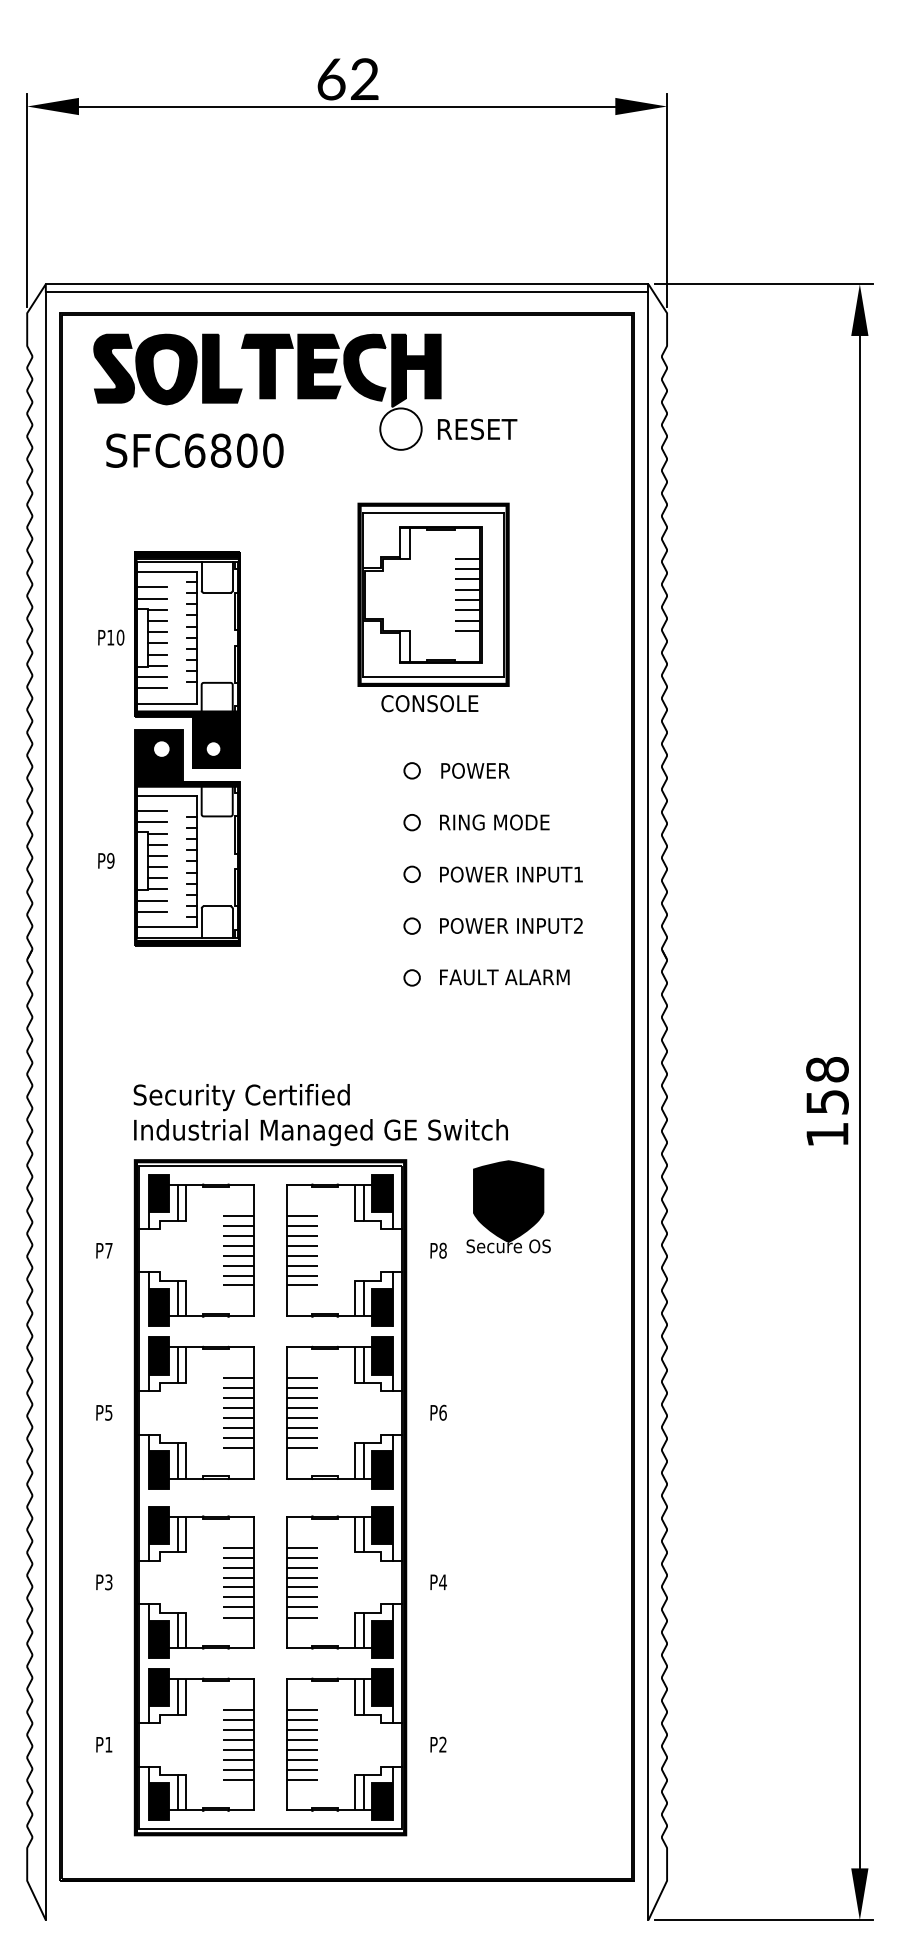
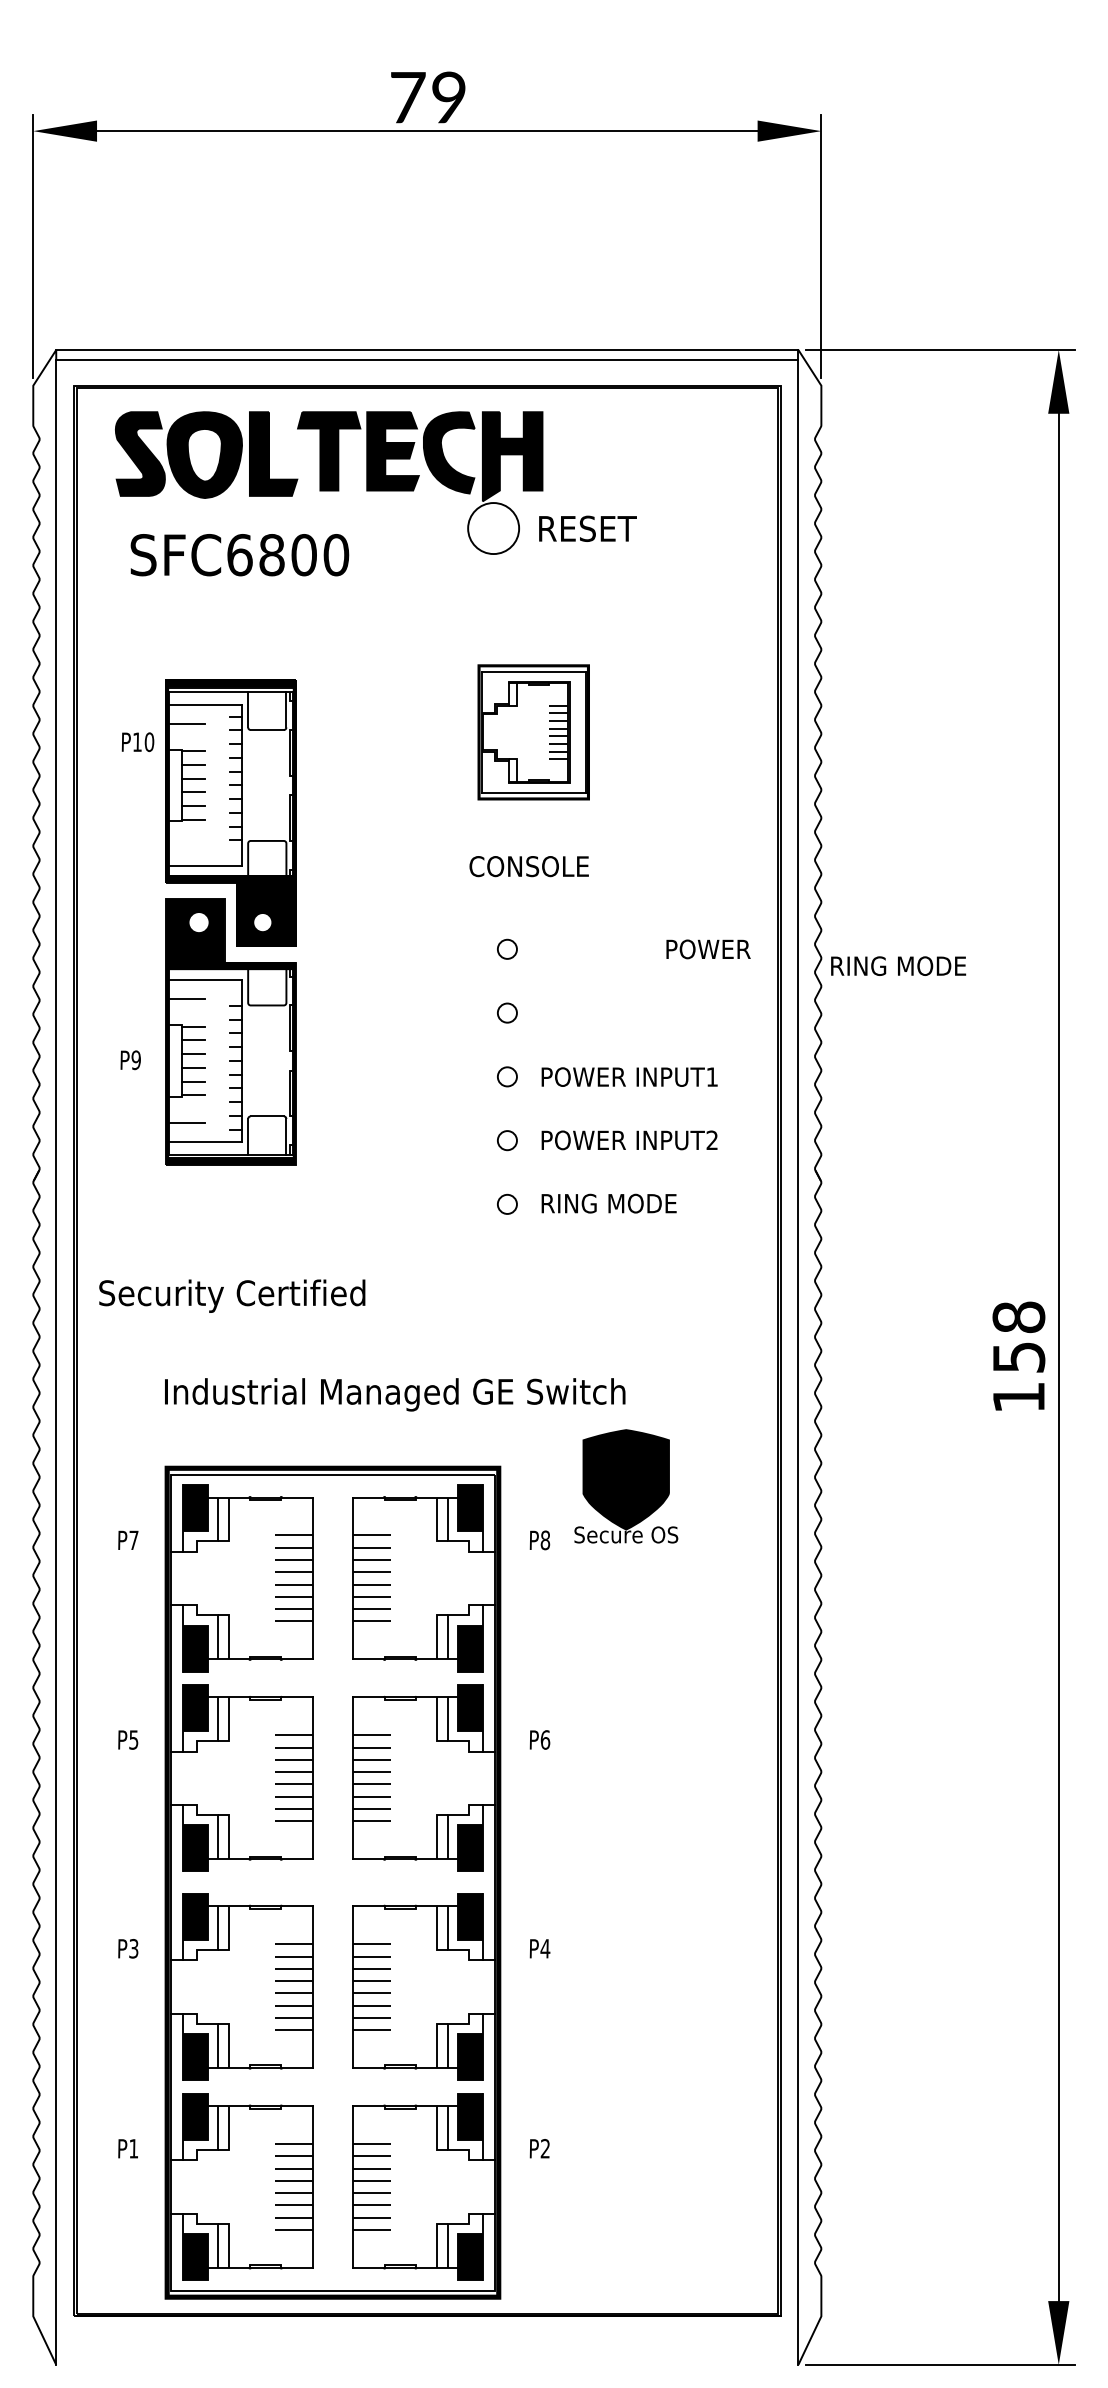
text: (347, 79) -> (427, 97), 62 -> 79
part: (433, 594) -> (533, 732), size x0.6
line: (151, 598) -> (186, 737), removed
text: (111, 637) -> (138, 742), moved
line: (151, 676) -> (186, 833), removed
line: (151, 687) -> (186, 846), removed
text: (475, 770) -> (708, 948), moved
line: (151, 822) -> (186, 1012), removed
text: (494, 822) -> (898, 966), moved
line: (151, 900) -> (186, 1109), removed
text: (505, 977) -> (622, 1203), FAULT ALARM -> RING MODE
text: (241, 1097) -> (231, 1296), moved
part: (270, 1497) -> (332, 1882), moved

